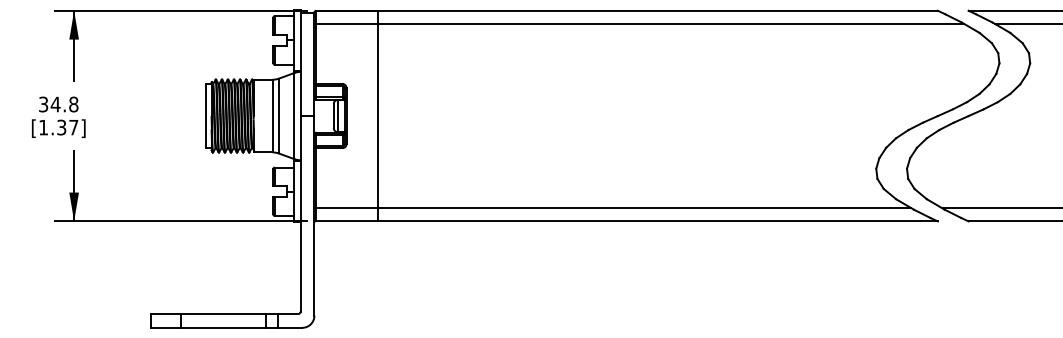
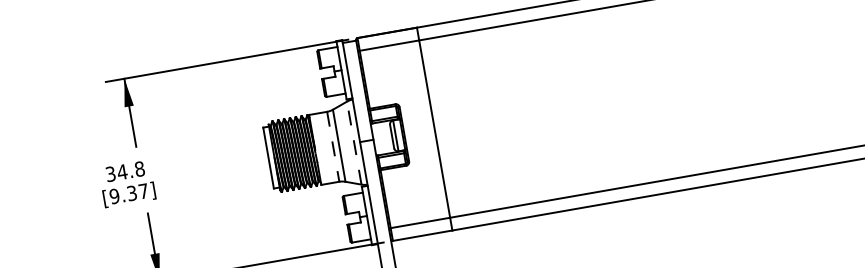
line: (294, 115) -> (354, 142), solid -> dashed
line: (272, 116) -> (333, 147), solid -> dashed
text: (43, 127) -> (114, 196), [1.37] -> [9.37]

